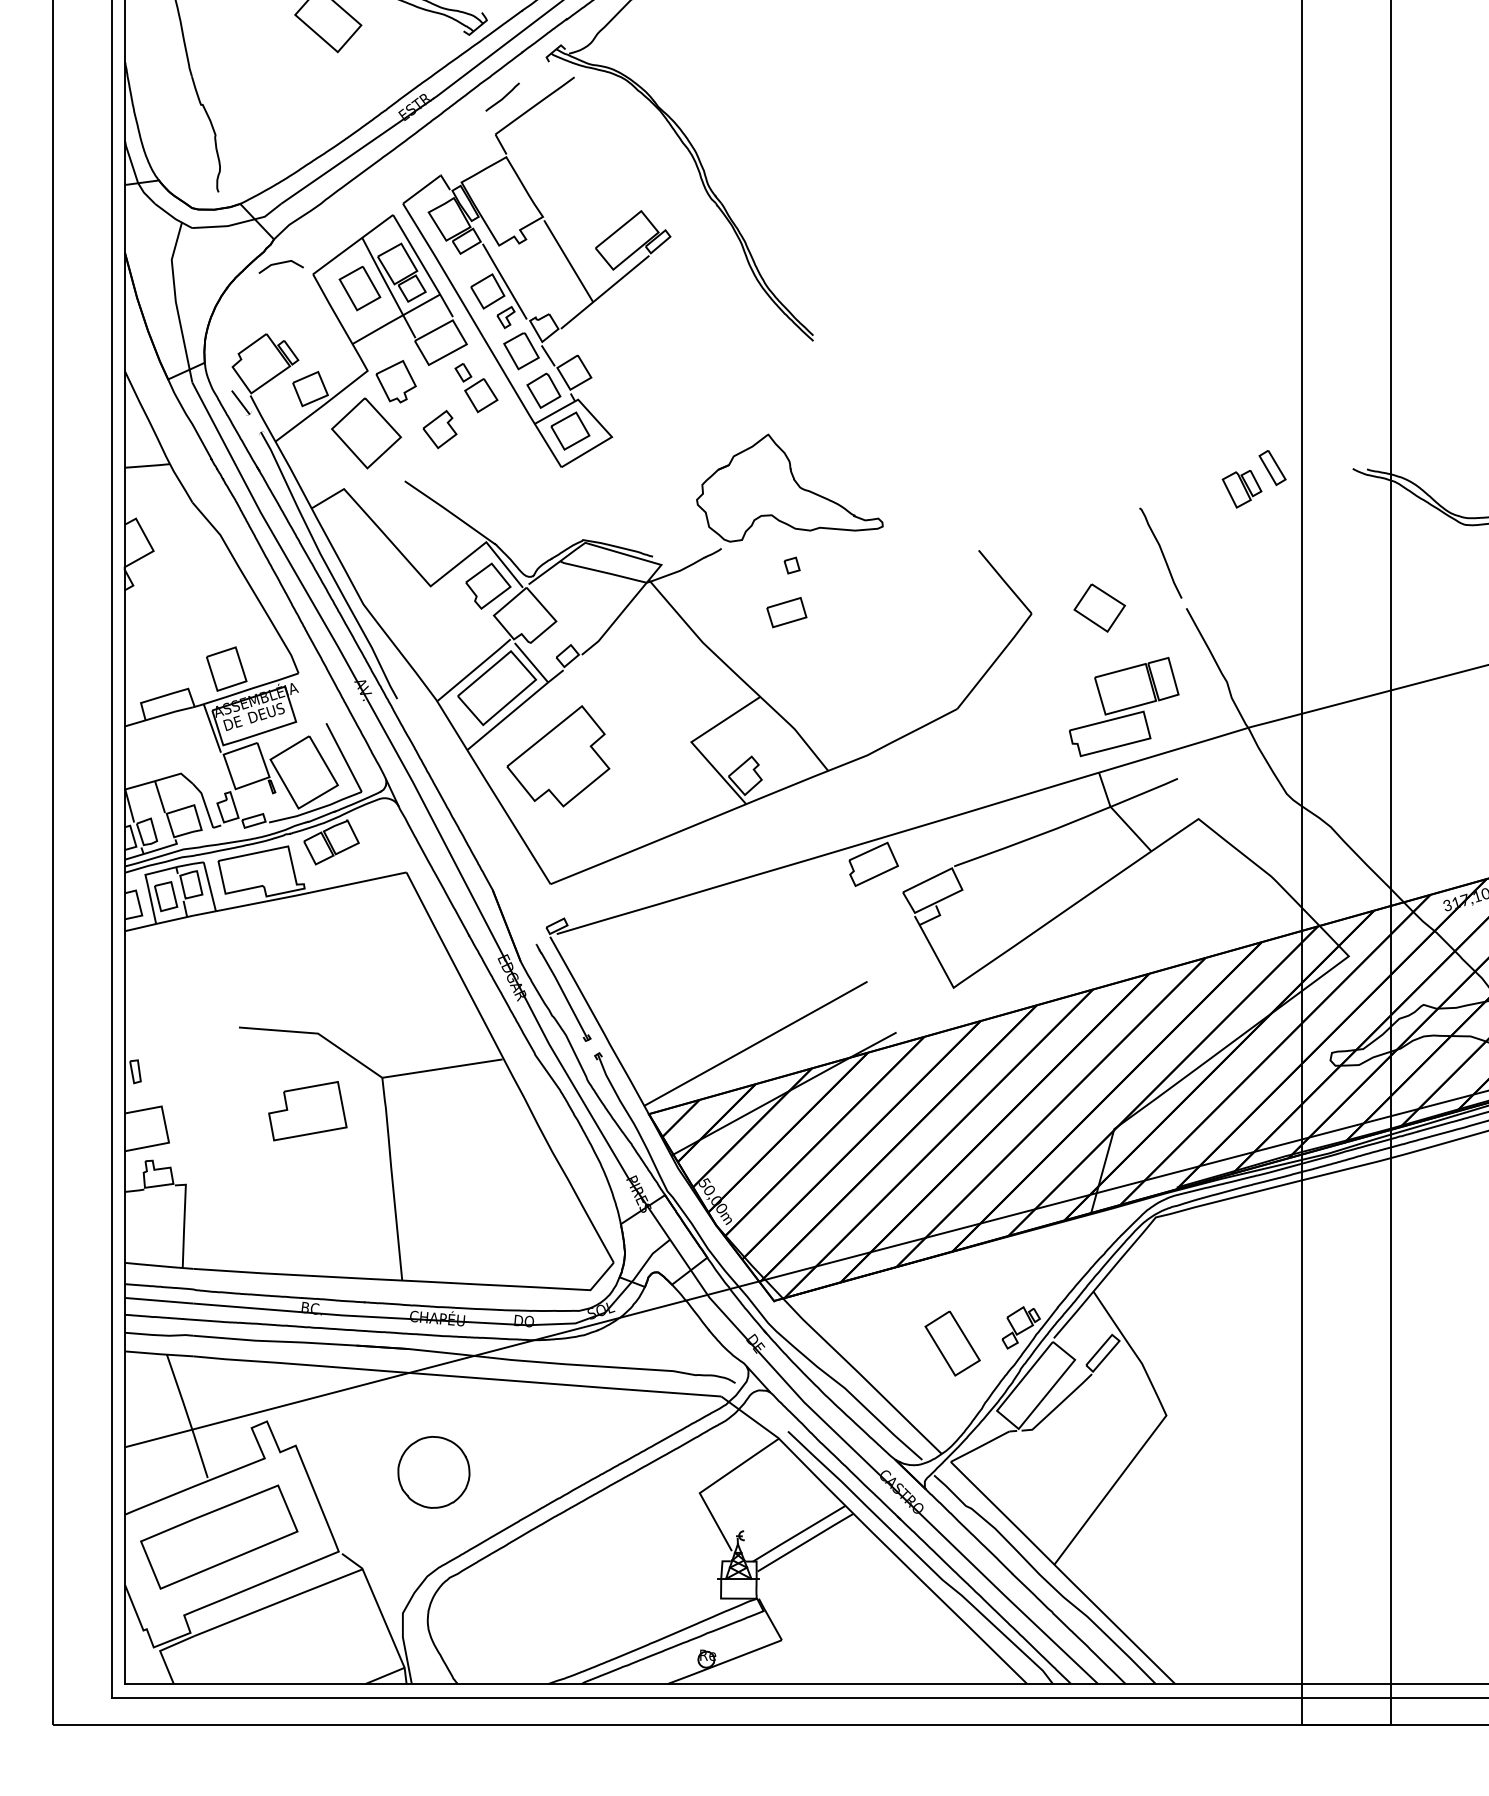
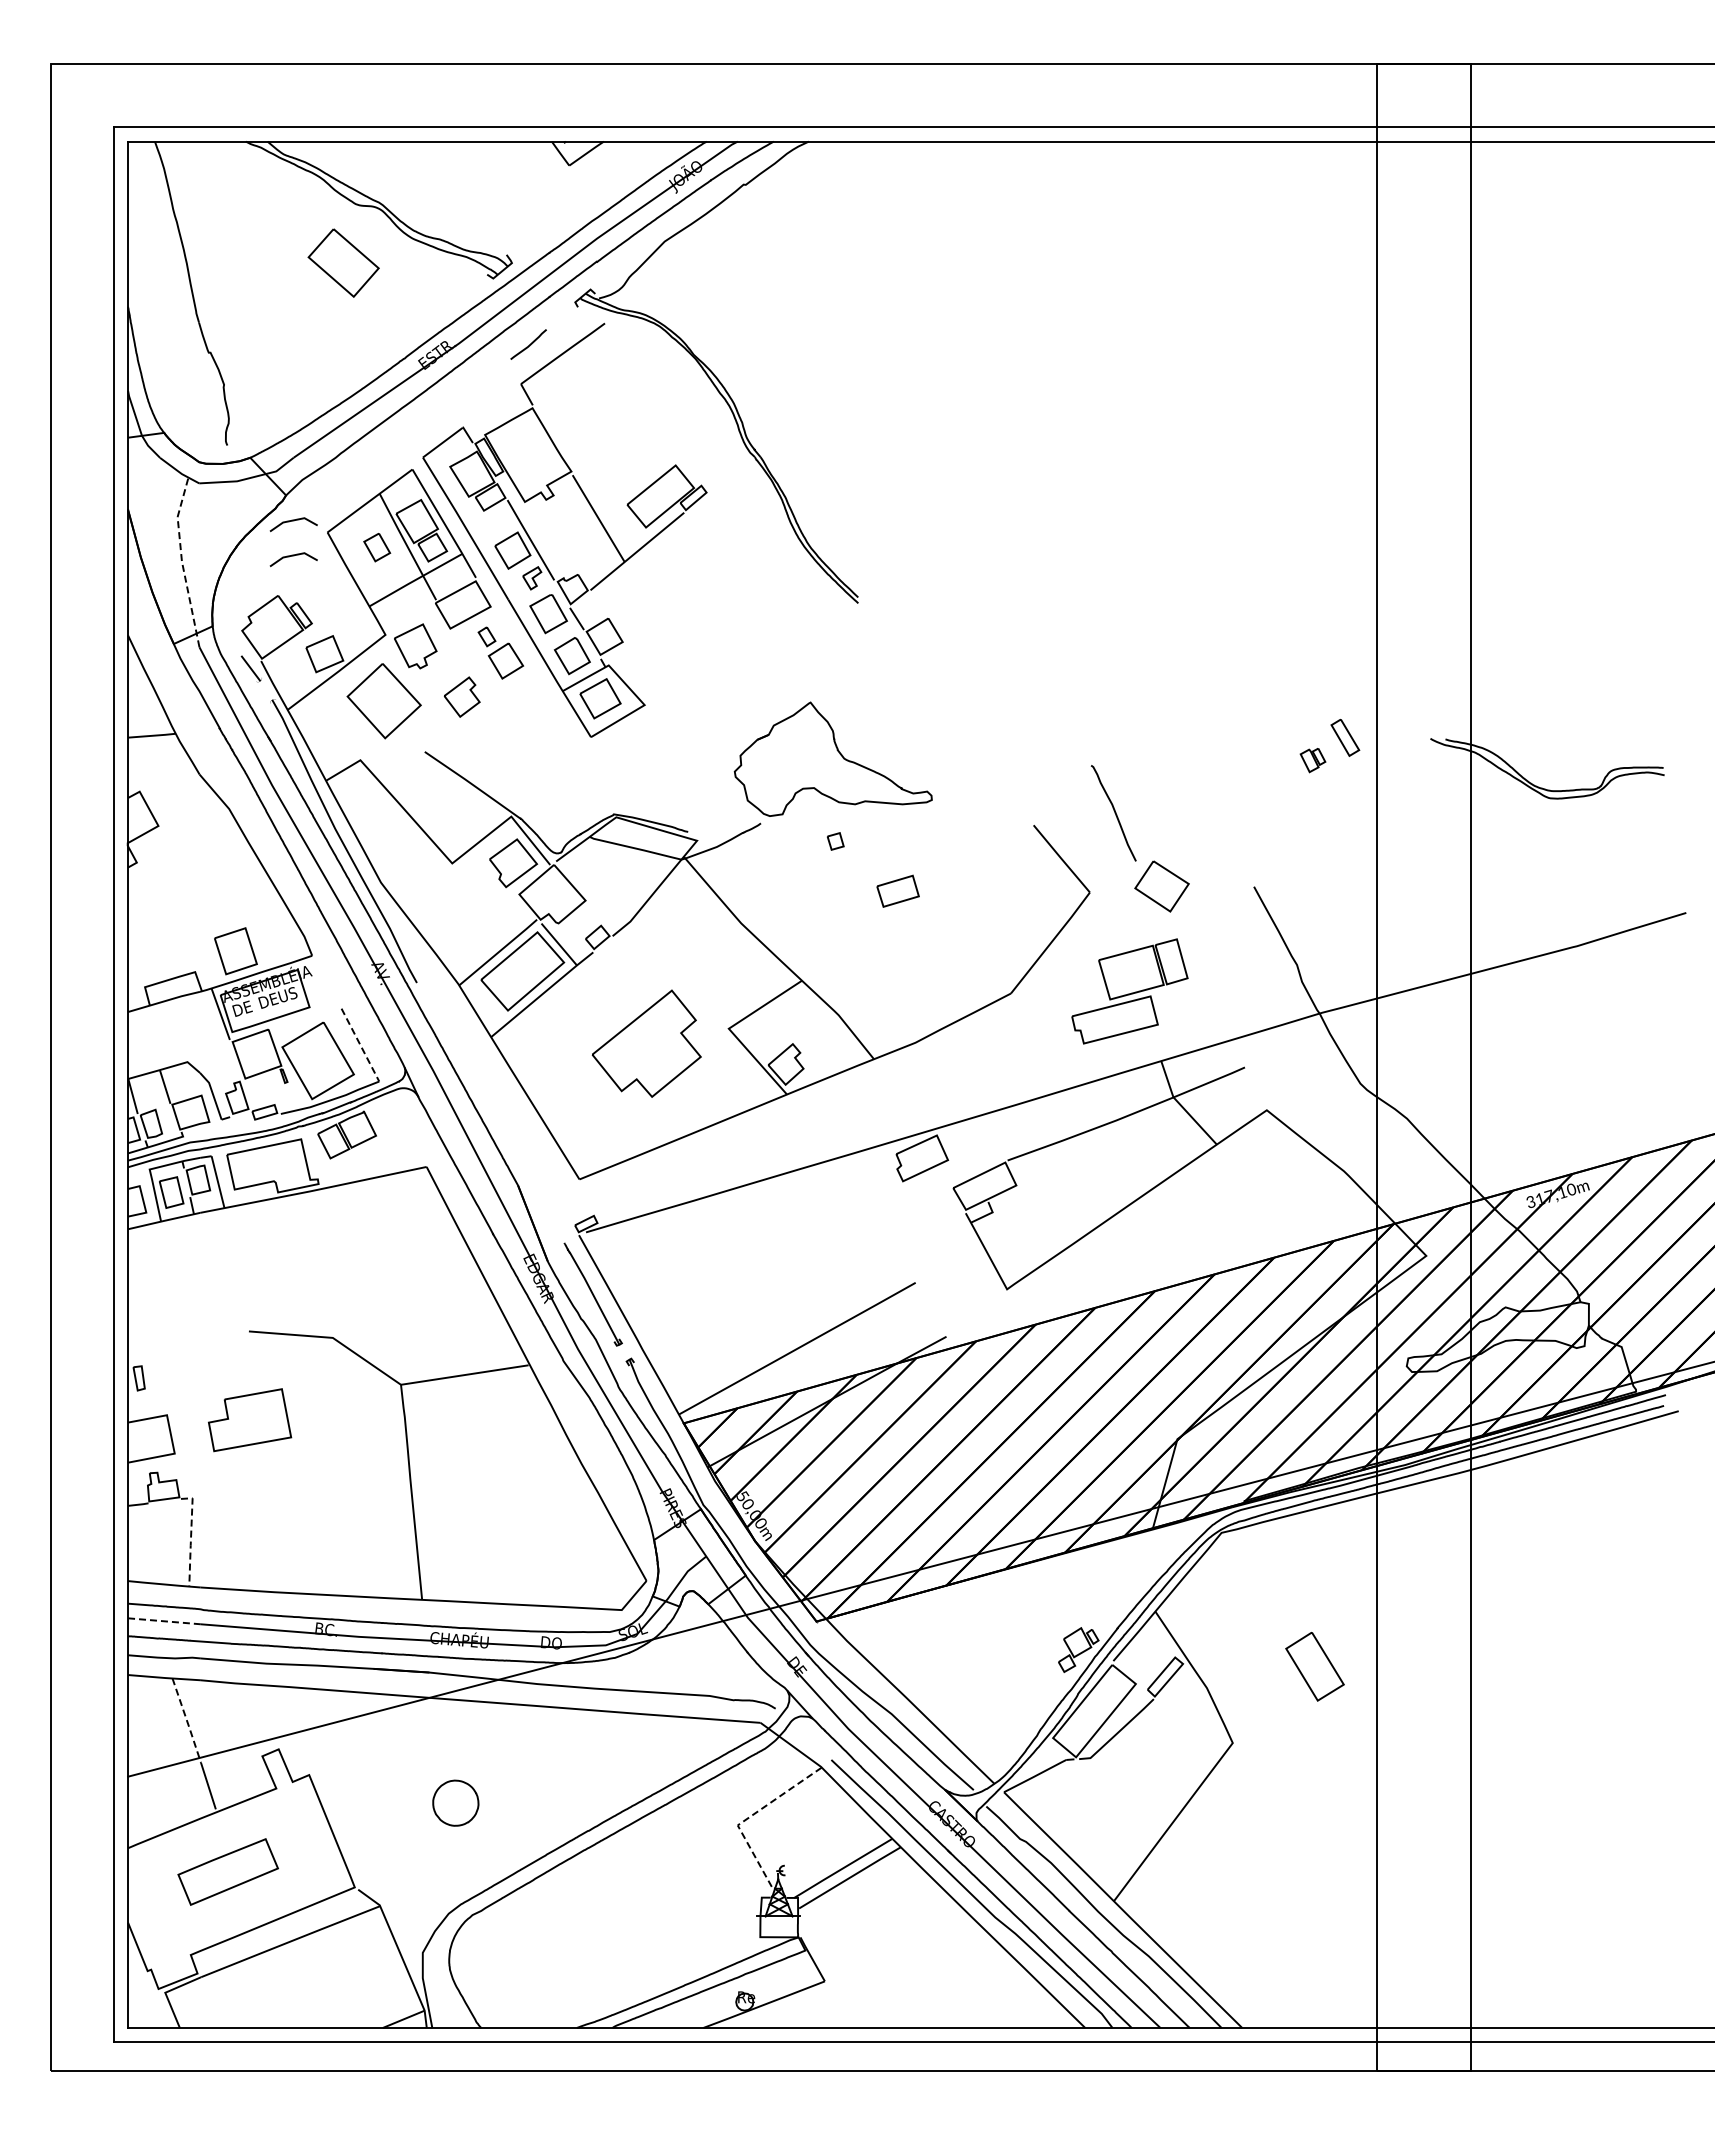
part: (359, 288) -> (376, 547), size x0.6
line: (280, 296) -> (293, 556), added
line: (175, 301) -> (181, 561), solid -> dashed
part: (1241, 489) -> (1312, 760), size x0.6
curve: (1161, 553) -> (1114, 813), moved
part: (786, 611) -> (897, 890), moved
part: (1123, 707) -> (1129, 991), moved
part: (558, 756) -> (646, 1043), moved
line: (344, 757) -> (360, 1045), solid -> dashed
part: (308, 1111) -> (250, 1420), moved
line: (184, 1220) -> (191, 1536), solid -> dashed
line: (159, 1300) -> (164, 1621), solid -> dashed
part: (952, 1343) -> (1314, 1666), moved
line: (181, 1395) -> (187, 1721), solid -> dashed
part: (433, 1471) -> (455, 1802), size x0.6
line: (711, 1484) -> (750, 1816), solid -> dashed
part: (219, 1536) -> (228, 1871), size x0.6

